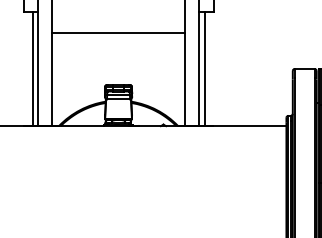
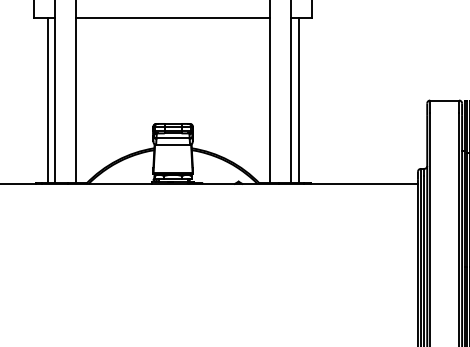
line: (118, 33) -> (173, 18), moved

